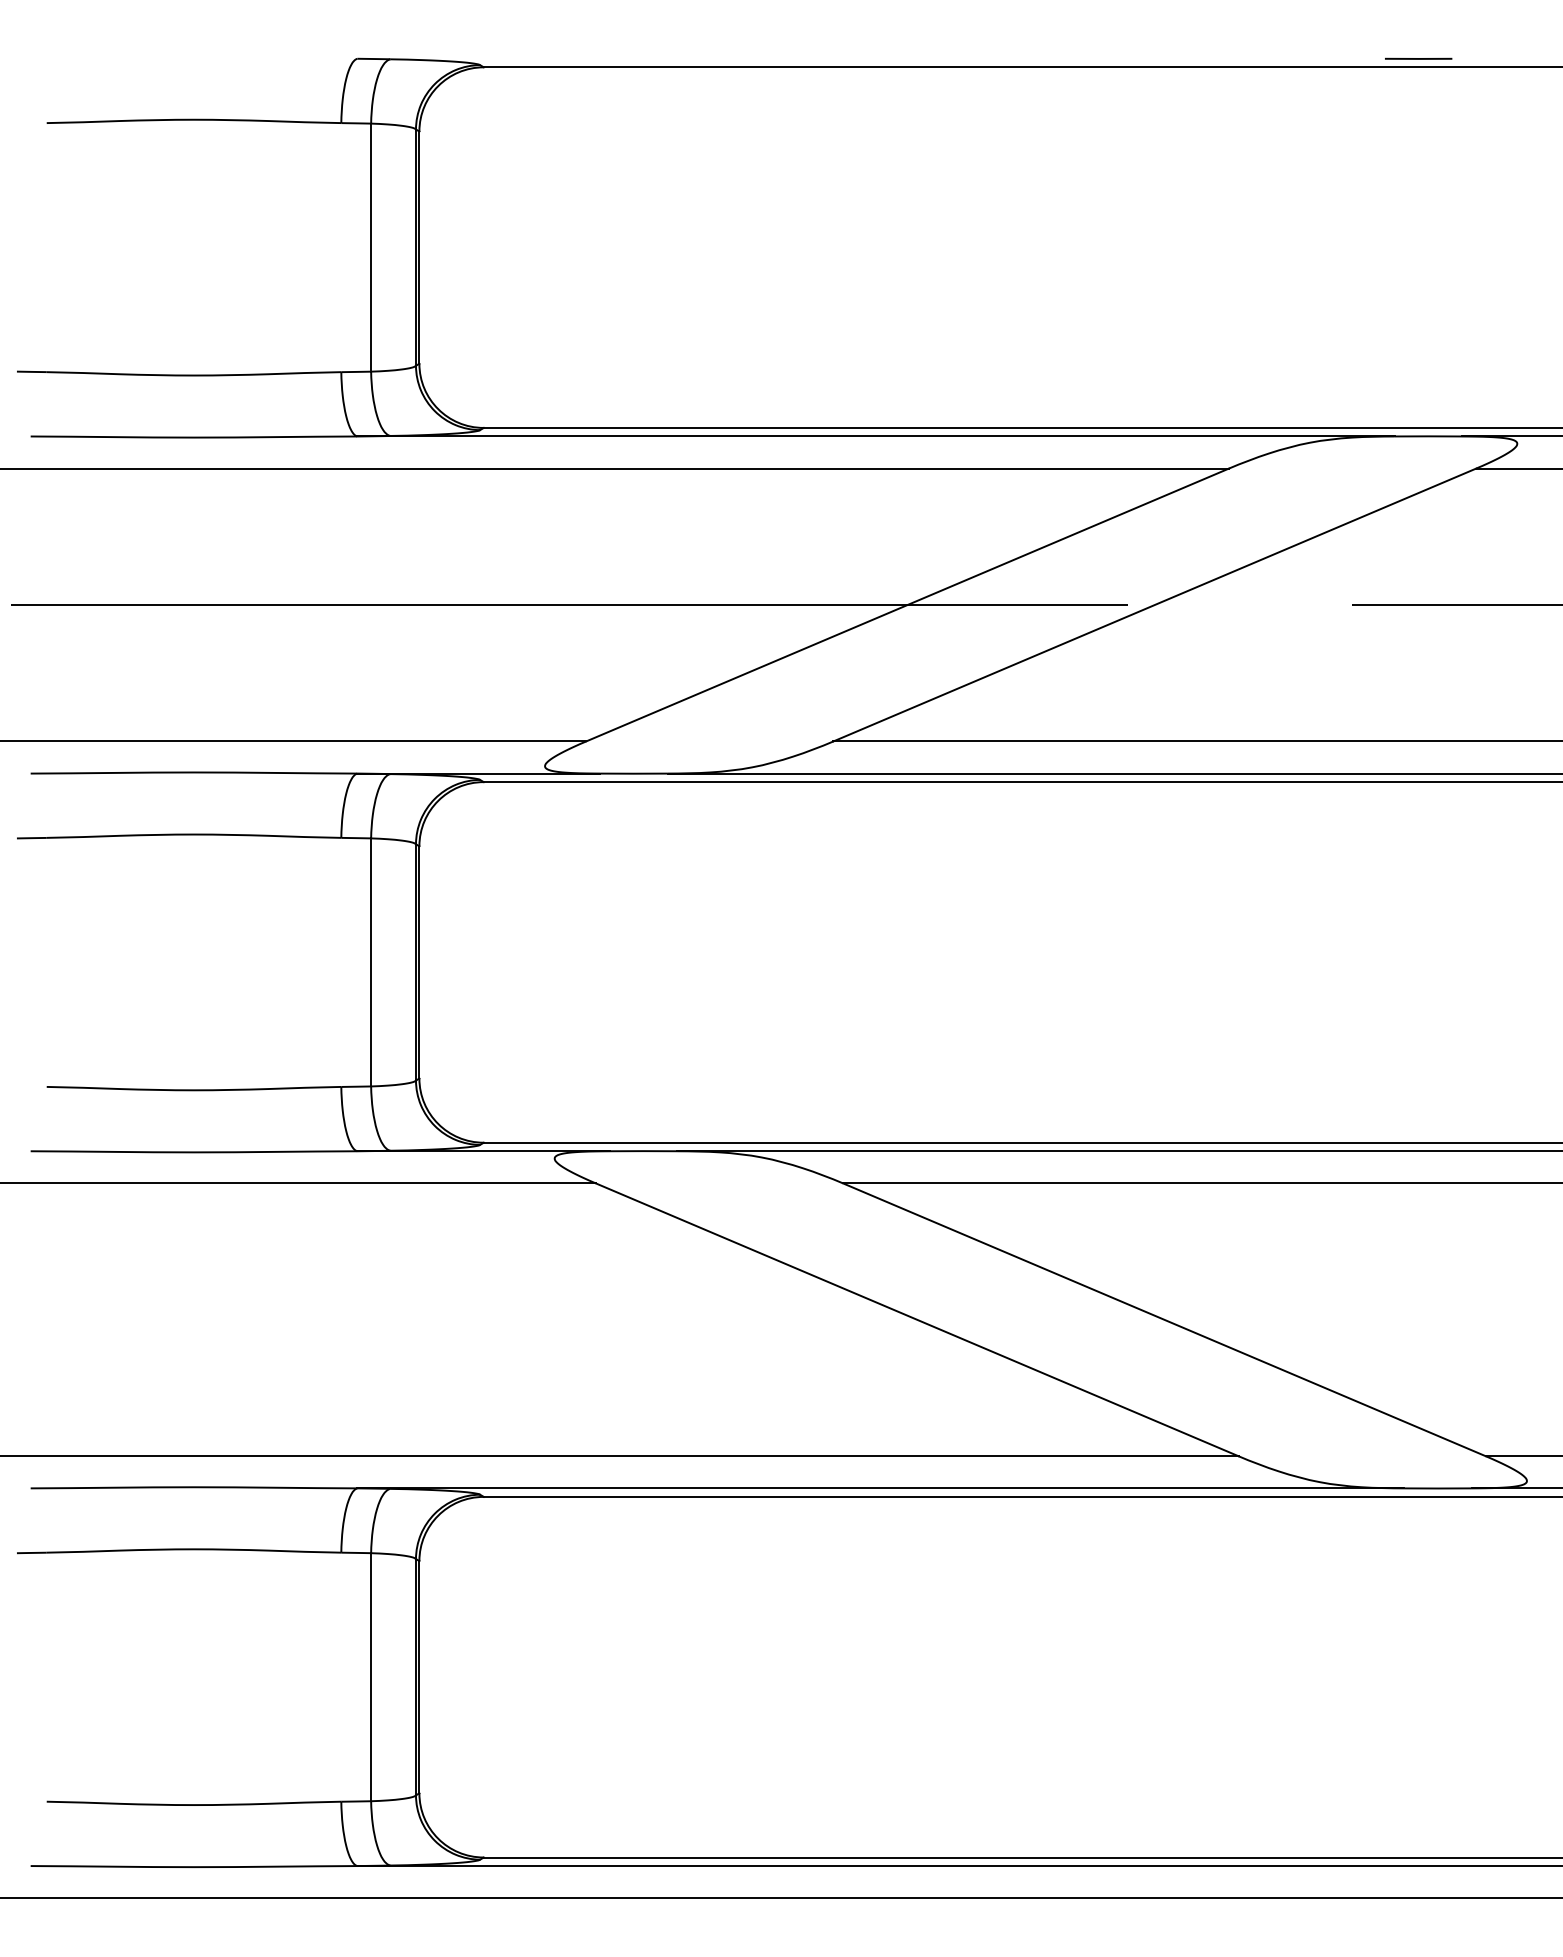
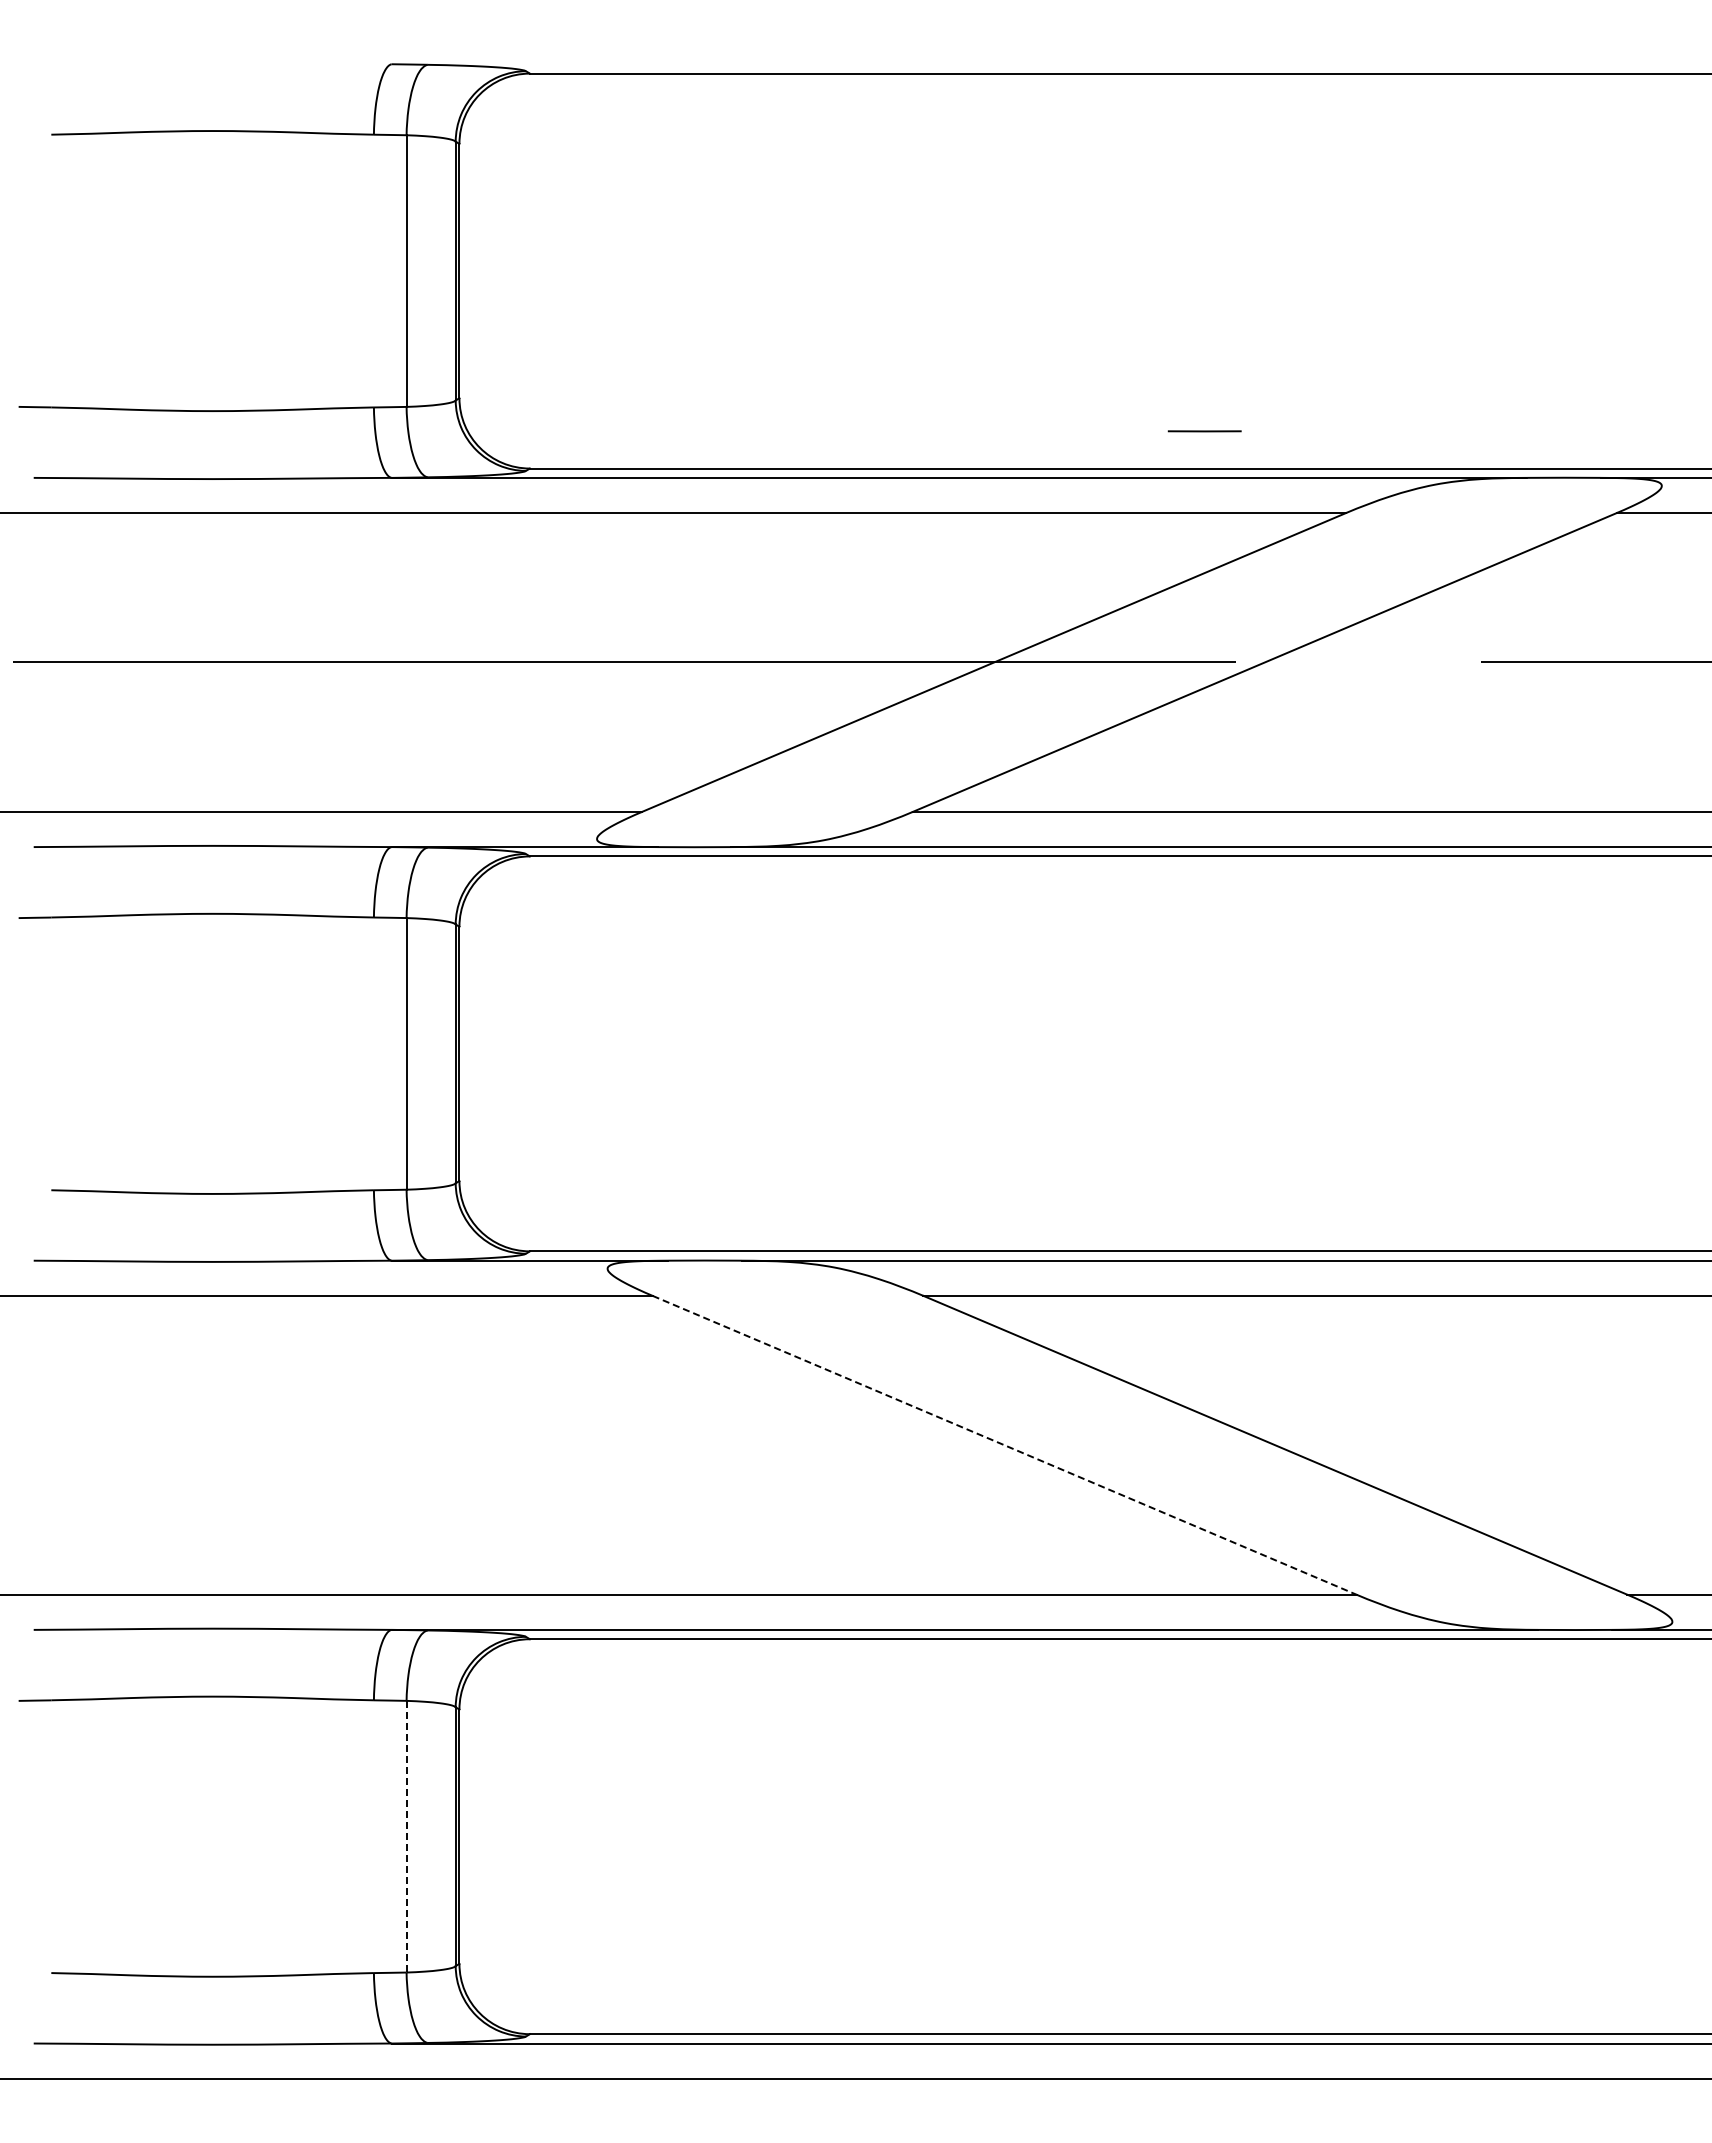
line: (1418, 59) -> (1204, 431), moved
line: (918, 1319) -> (1005, 1445), solid -> dashed
line: (371, 1677) -> (406, 1836), solid -> dashed

